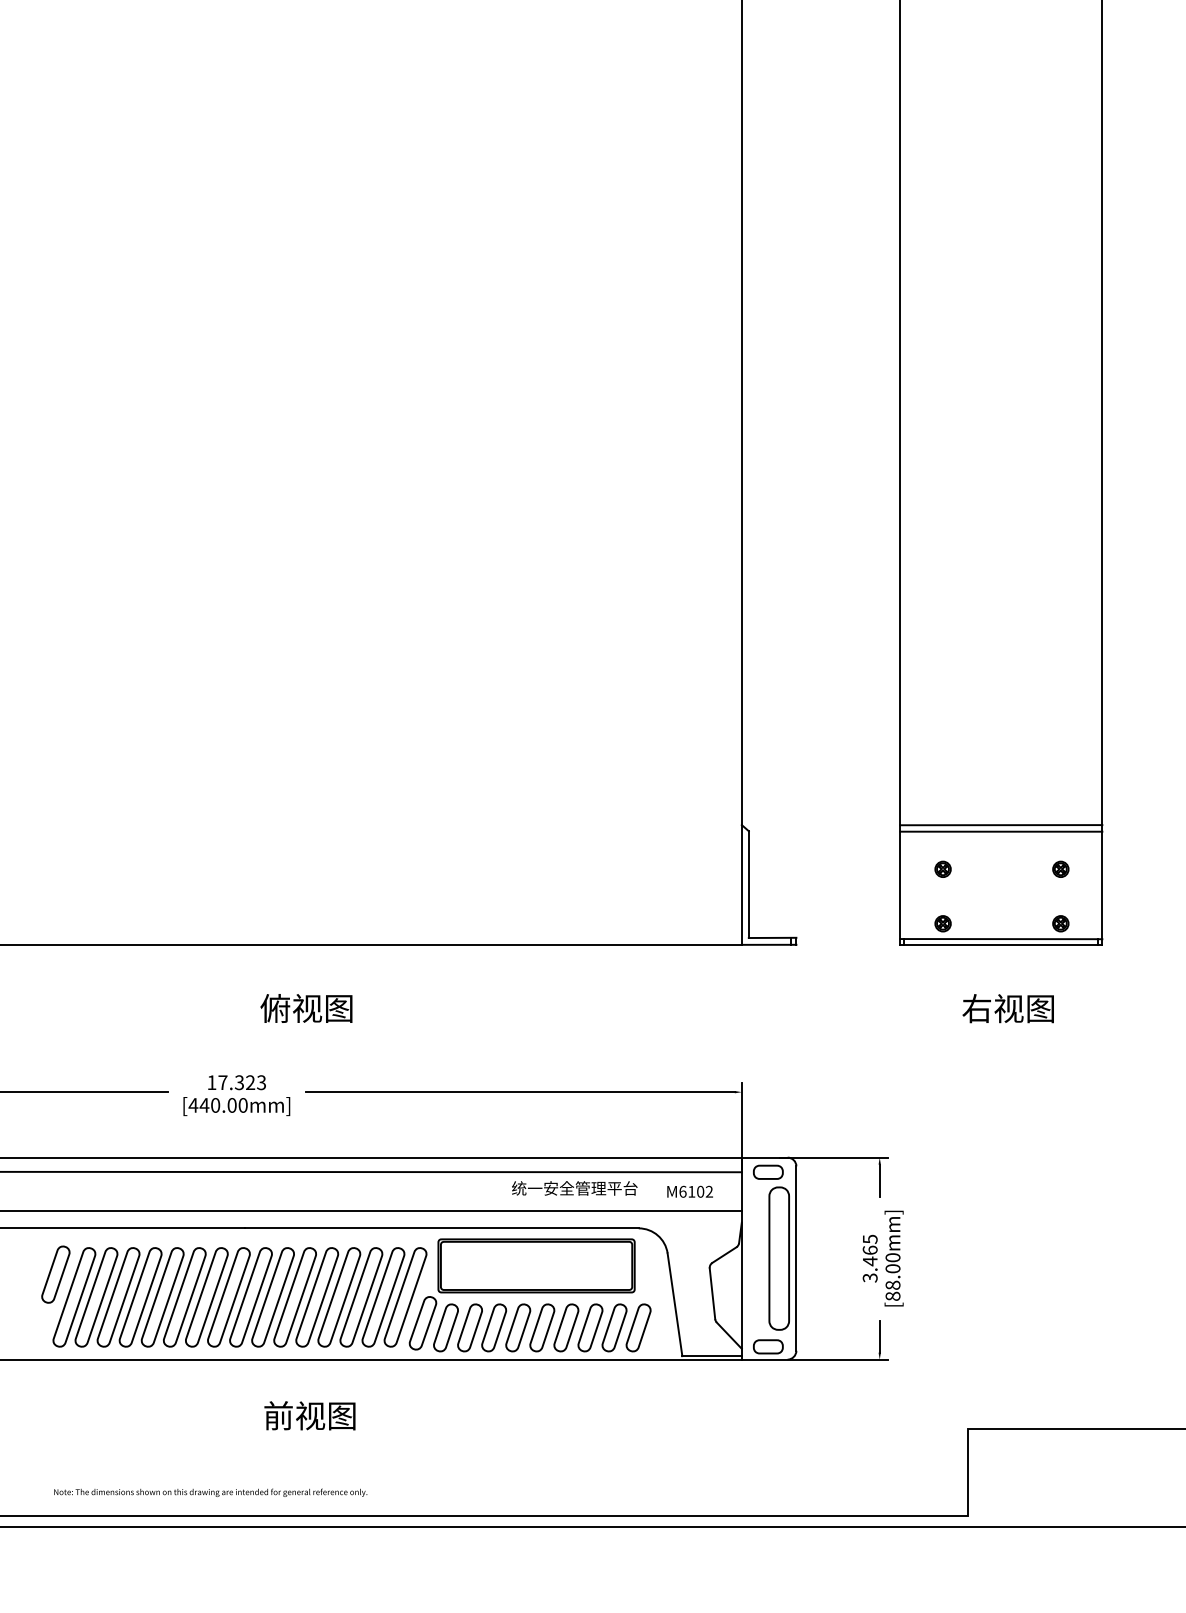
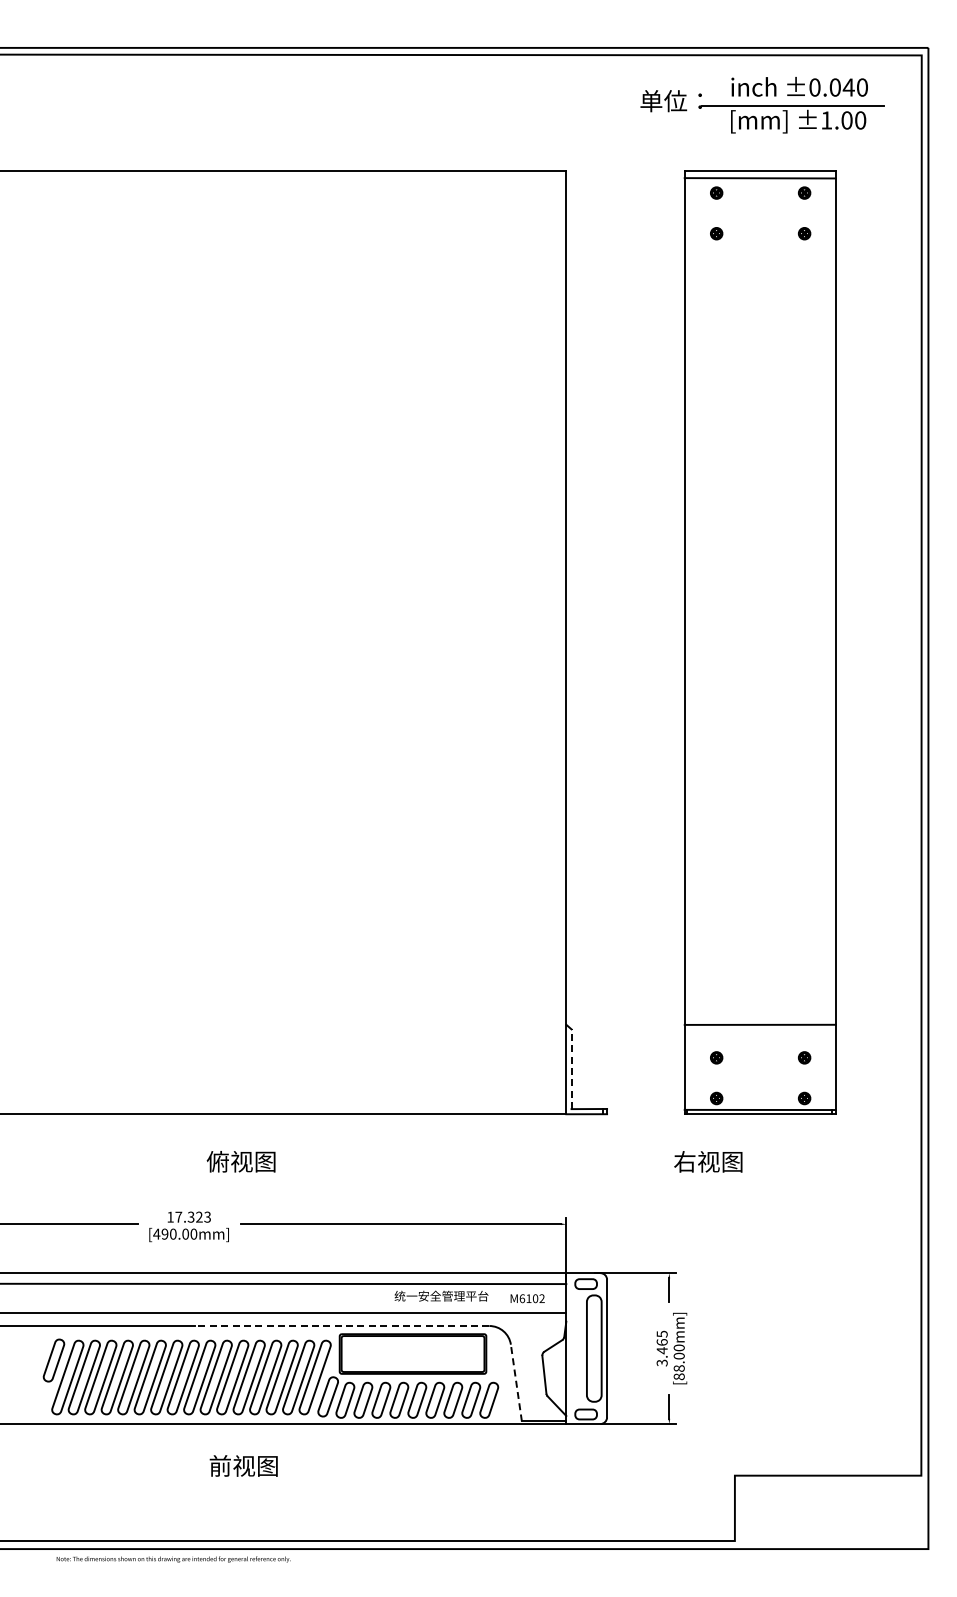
line: (1000, 831) -> (759, 1029), removed
line: (748, 884) -> (571, 1069), solid -> dashed
text: (1008, 1008) -> (708, 1161), moved
text: (203, 1104) -> (164, 1233), [440.00mm] -> [490.00mm]
line: (440, 1229) -> (341, 1326), solid -> dashed
line: (675, 1305) -> (516, 1383), solid -> dashed
text: (210, 1492) -> (173, 1559), moved

